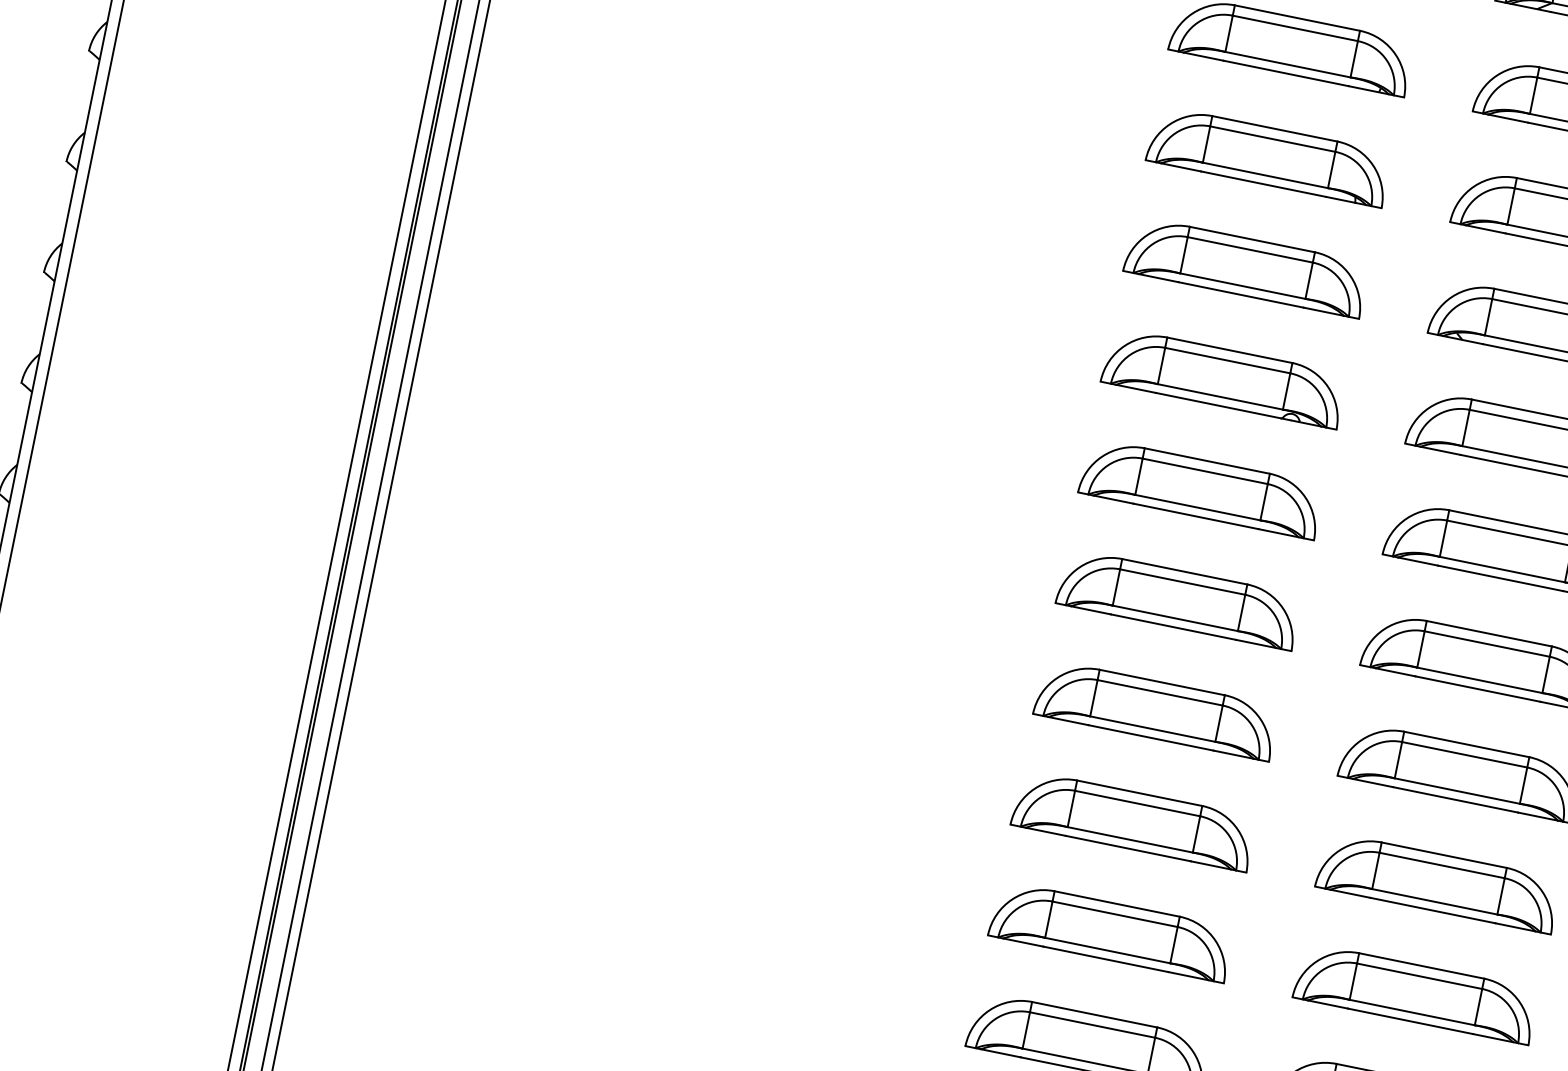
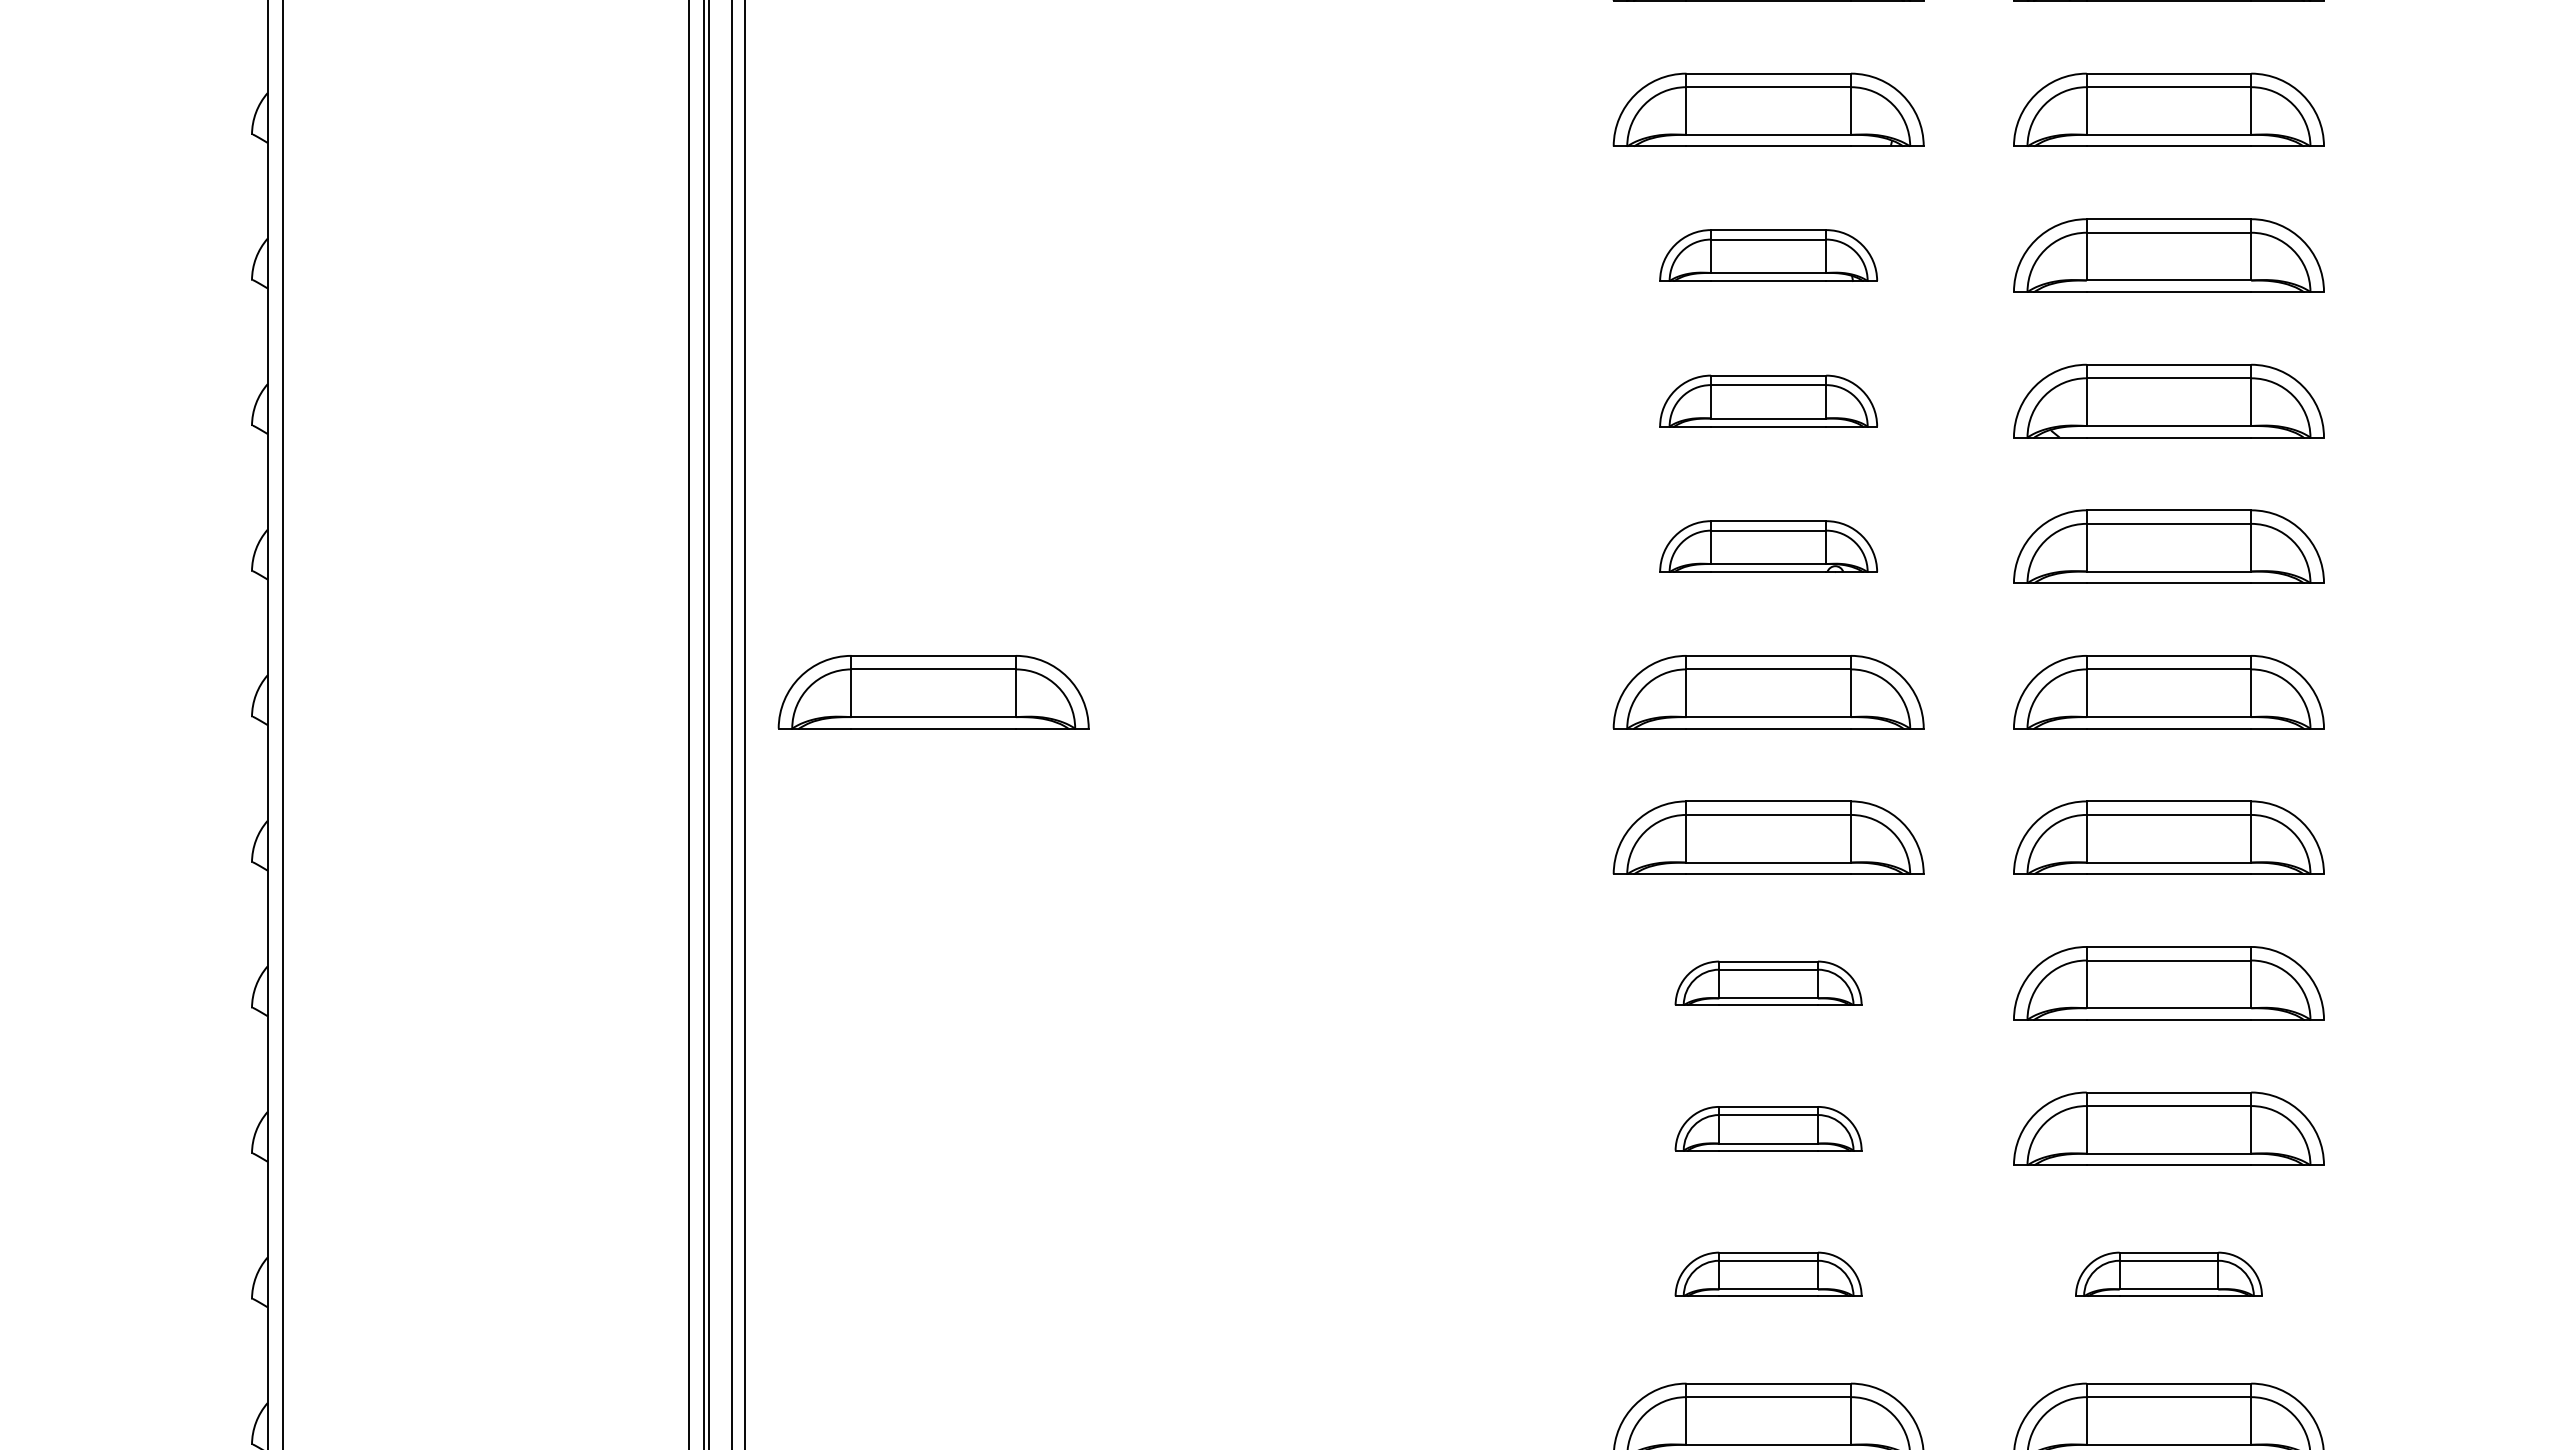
part: (1269, 156) -> (1768, 255), size x0.7
part: (1246, 266) -> (1768, 400), size x0.7
part: (566, 359) -> (933, 692), added
part: (1224, 377) -> (1768, 546), size x0.7
part: (1156, 710) -> (1768, 983), size x0.6
part: (1133, 820) -> (1768, 1128), size x0.6
part: (1111, 931) -> (1768, 1274), size x0.6
part: (1415, 993) -> (2168, 1274), size x0.6

